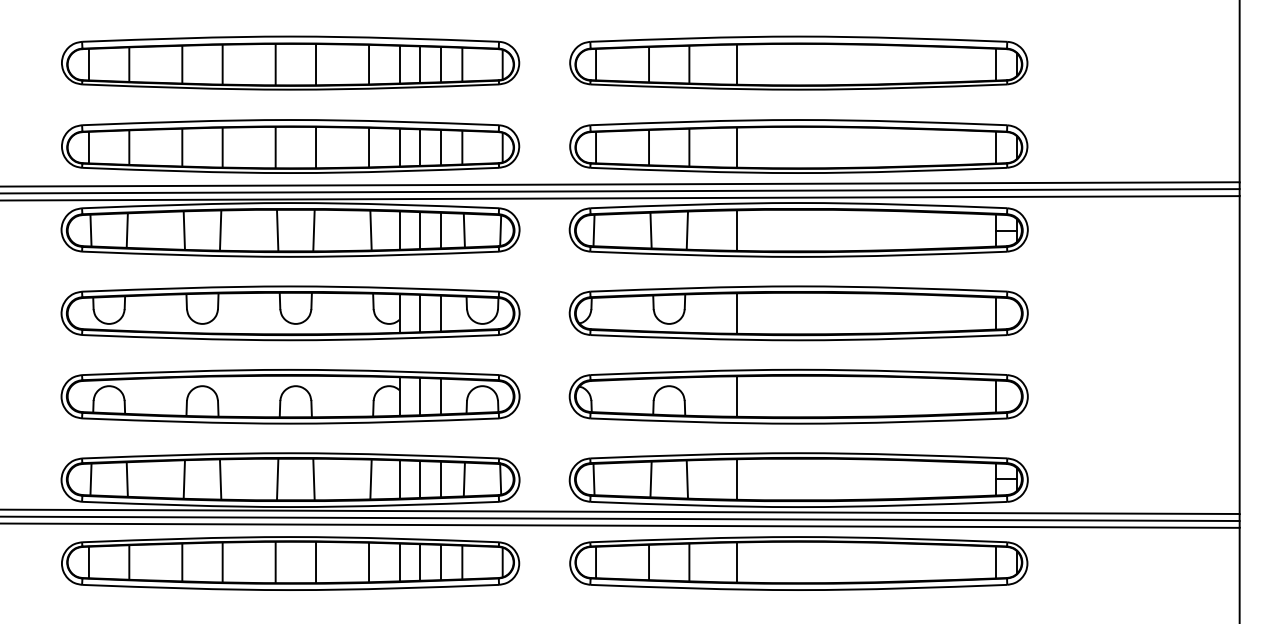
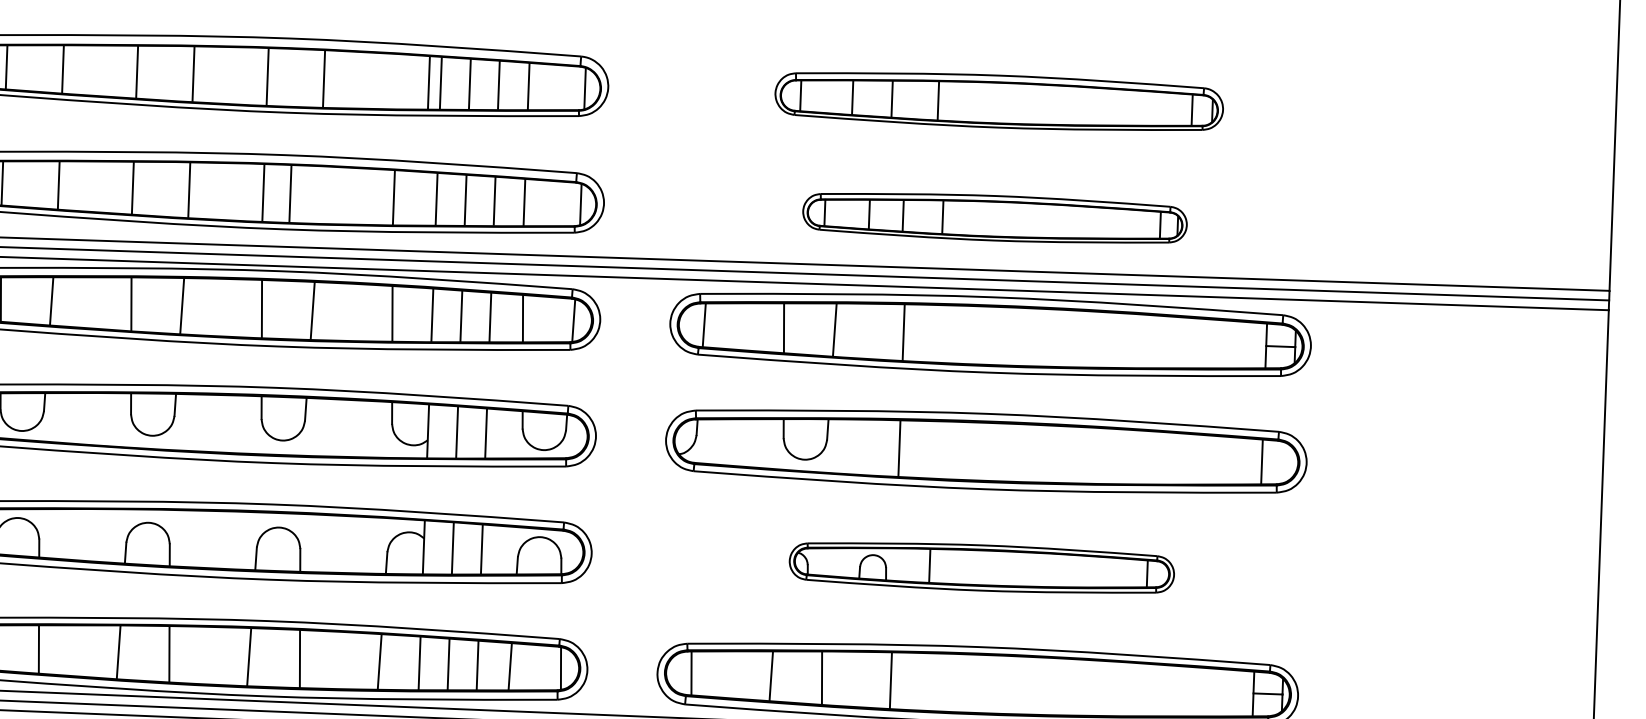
part: (798, 62) -> (998, 100), size x0.7
line: (369, 64) -> (429, 82), moved
part: (798, 146) -> (994, 218), size x0.6
line: (316, 147) -> (291, 193), moved
part: (798, 396) -> (981, 567), size x0.6

